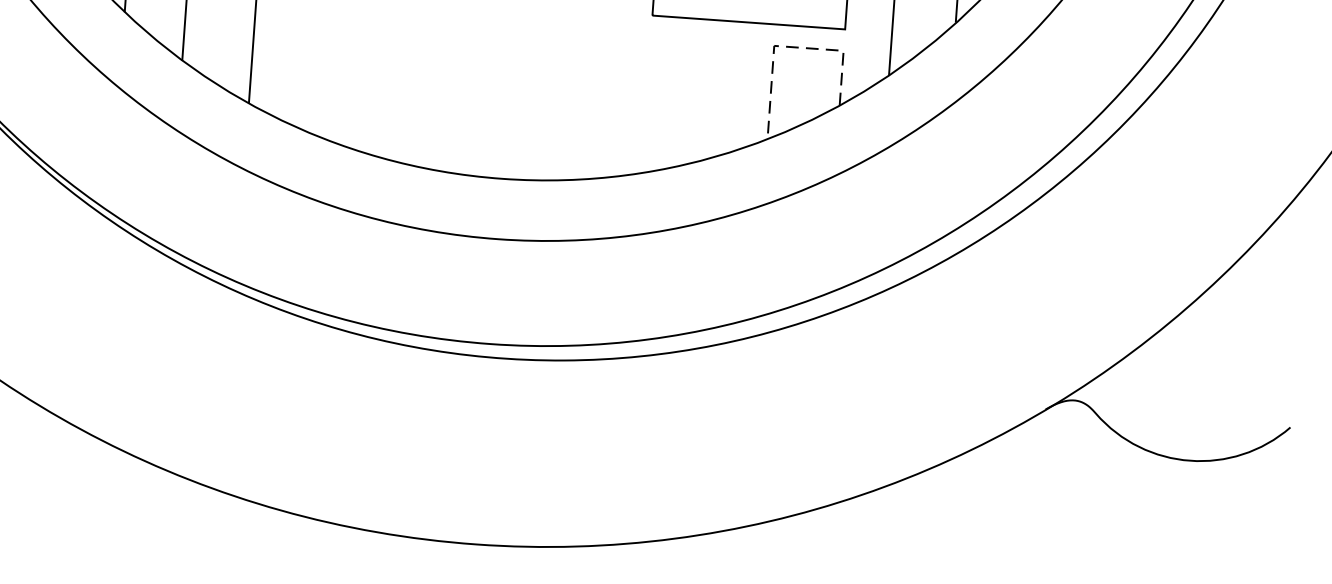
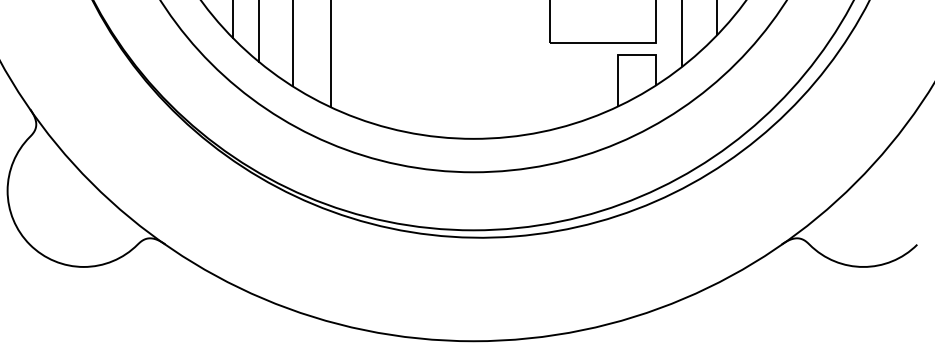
line: (789, 46) -> (626, 54), dashed -> solid

